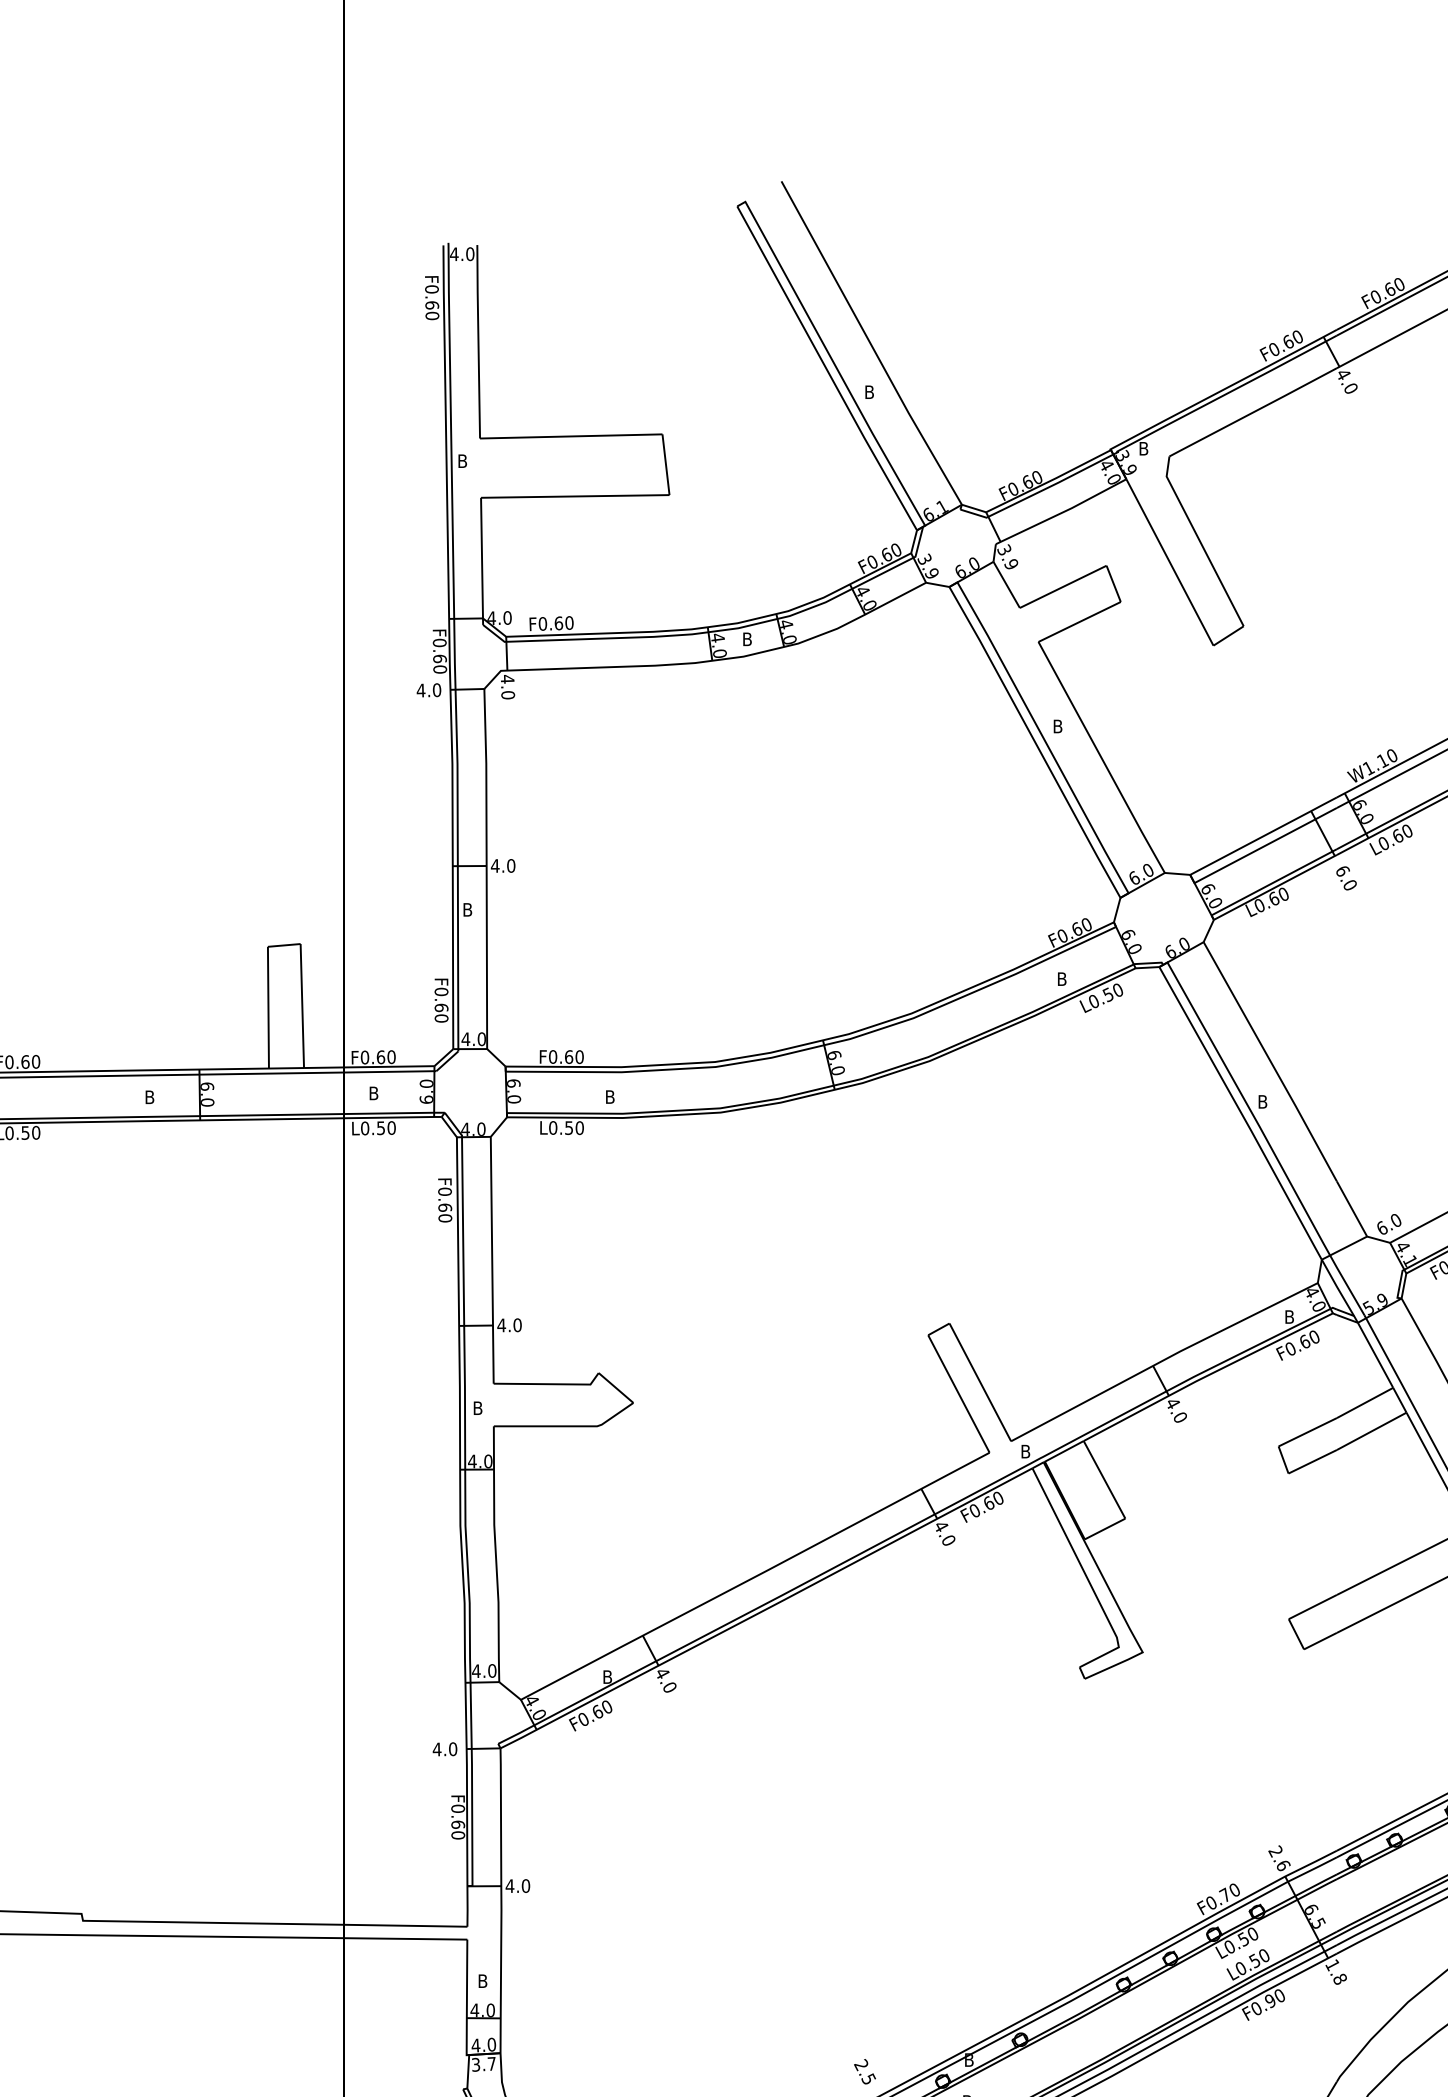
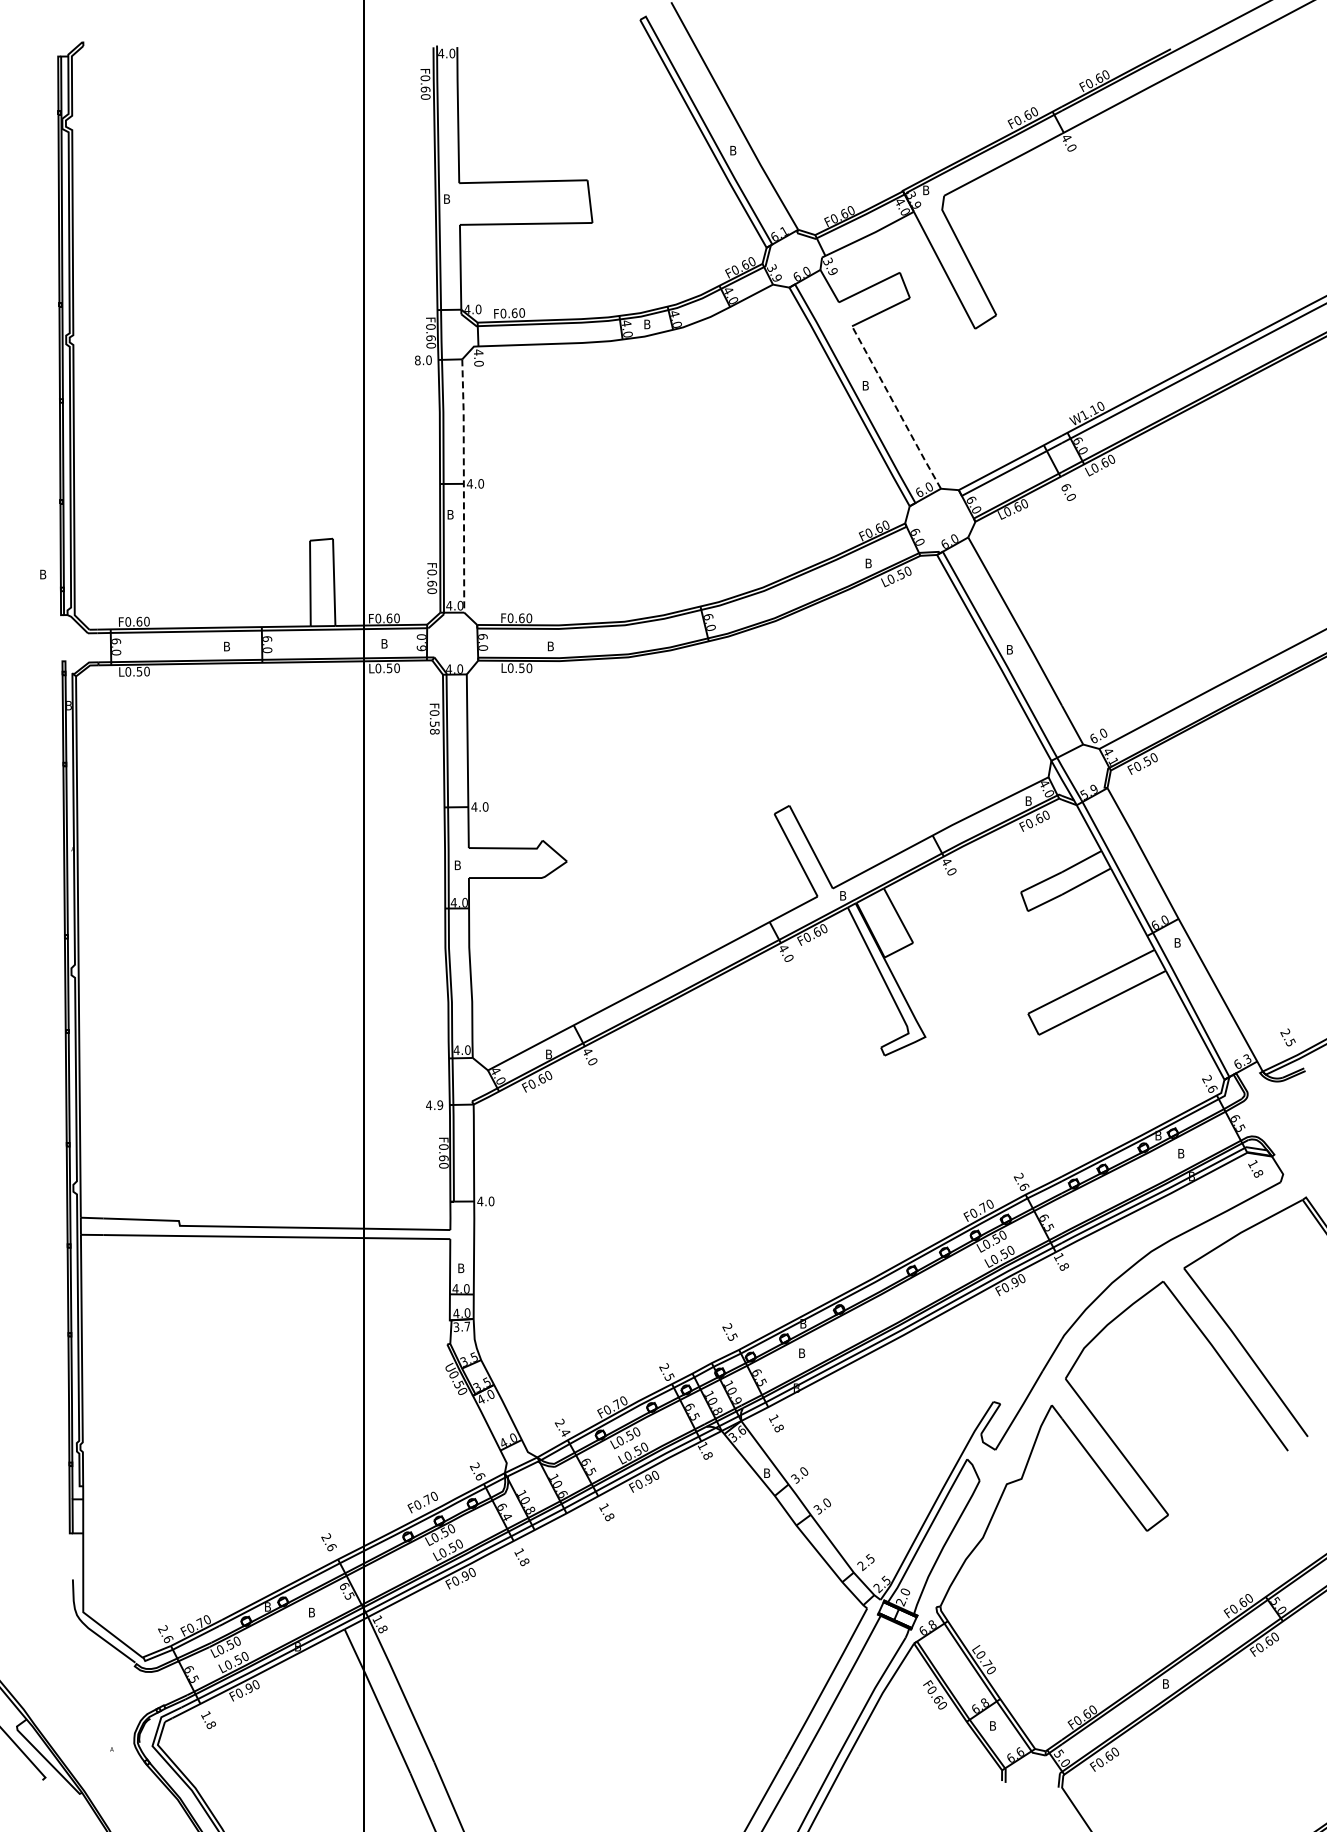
text: (420, 690) -> (417, 360), 4.0 -> 8.0
line: (1101, 758) -> (896, 408), solid -> dashed
line: (486, 866) -> (463, 484), solid -> dashed
text: (444, 1212) -> (434, 727), F0.60 -> F0.58
text: (451, 1749) -> (439, 1105), 4.0 -> 4.9

